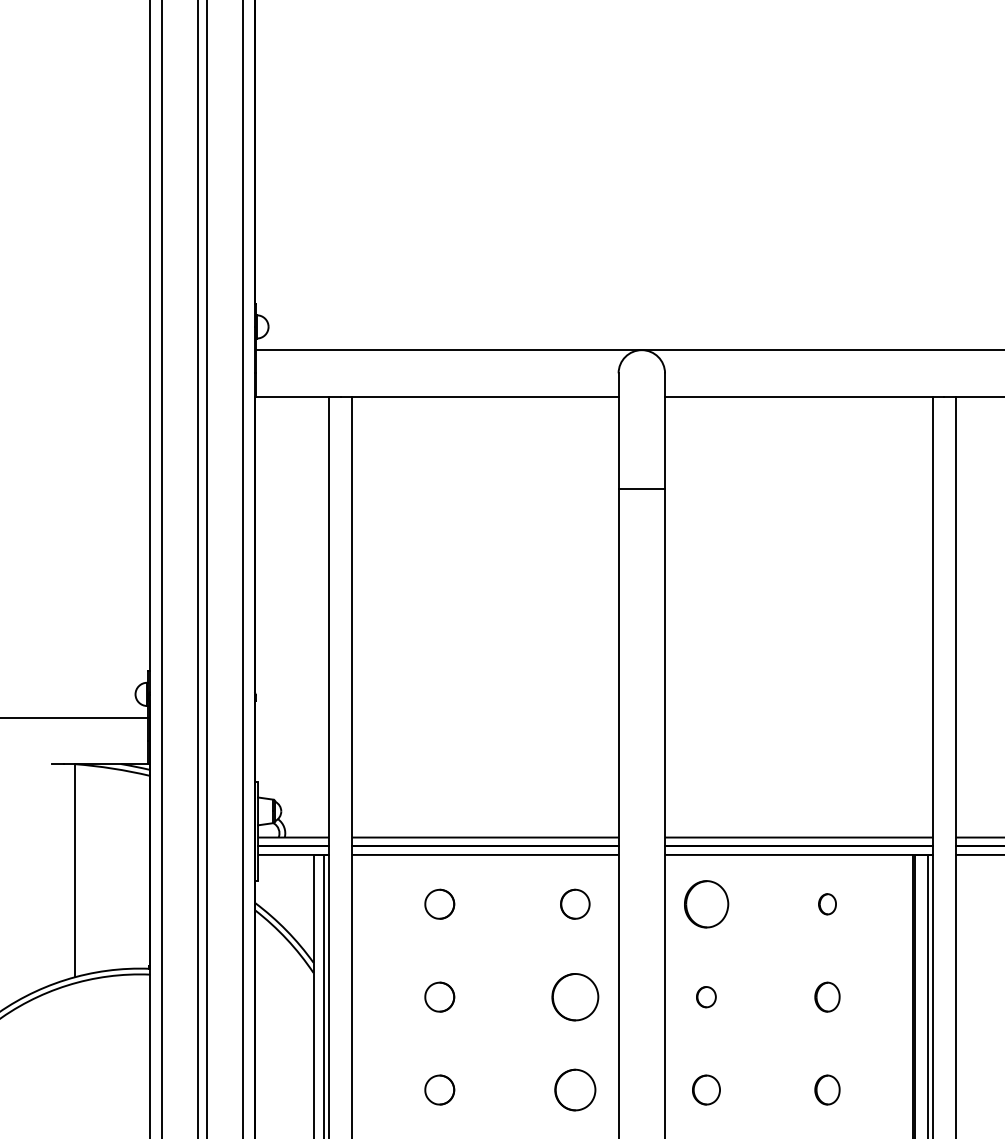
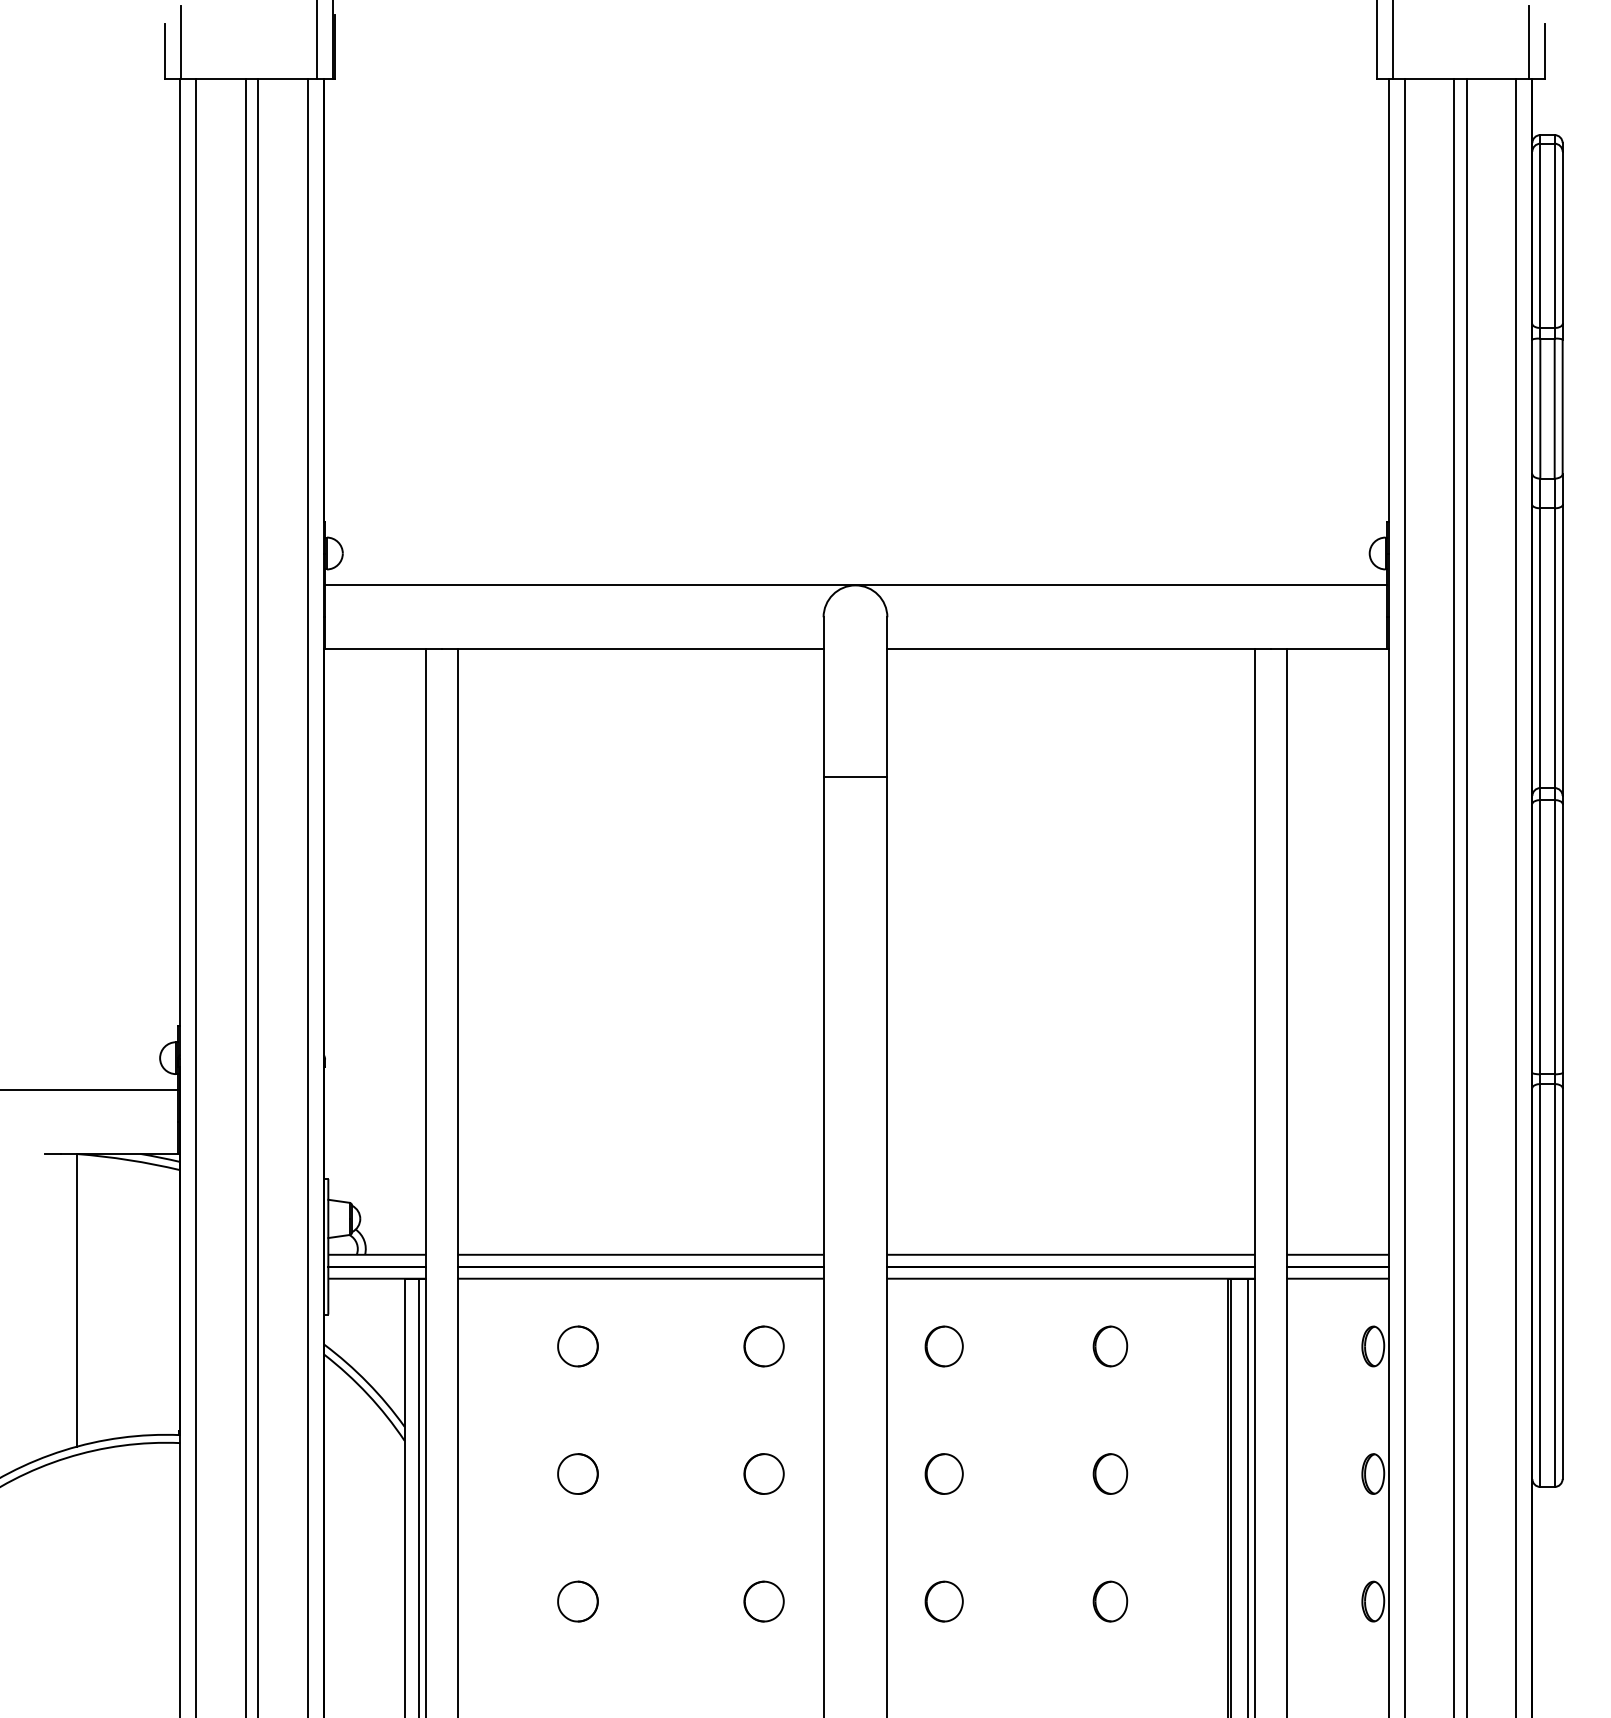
part: (705, 904) -> (943, 1346), size x0.62
part: (827, 904) -> (1110, 1346), size x1.43
part: (574, 996) -> (763, 1473), size x0.62
part: (705, 996) -> (943, 1473), size x1.43
part: (574, 1089) -> (763, 1601), size x0.71

